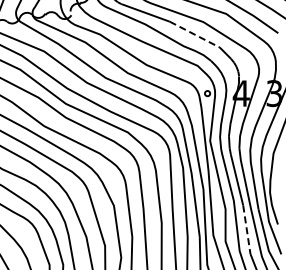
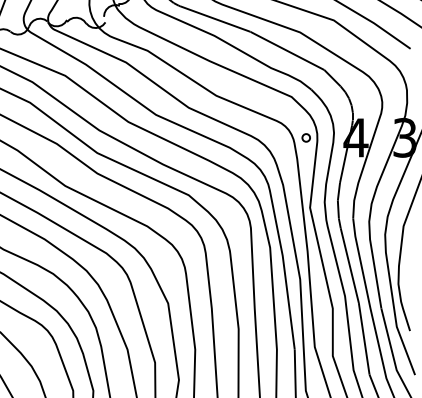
line: (195, 34) -> (288, 50), dashed -> solid
line: (246, 229) -> (363, 338), dashed -> solid

